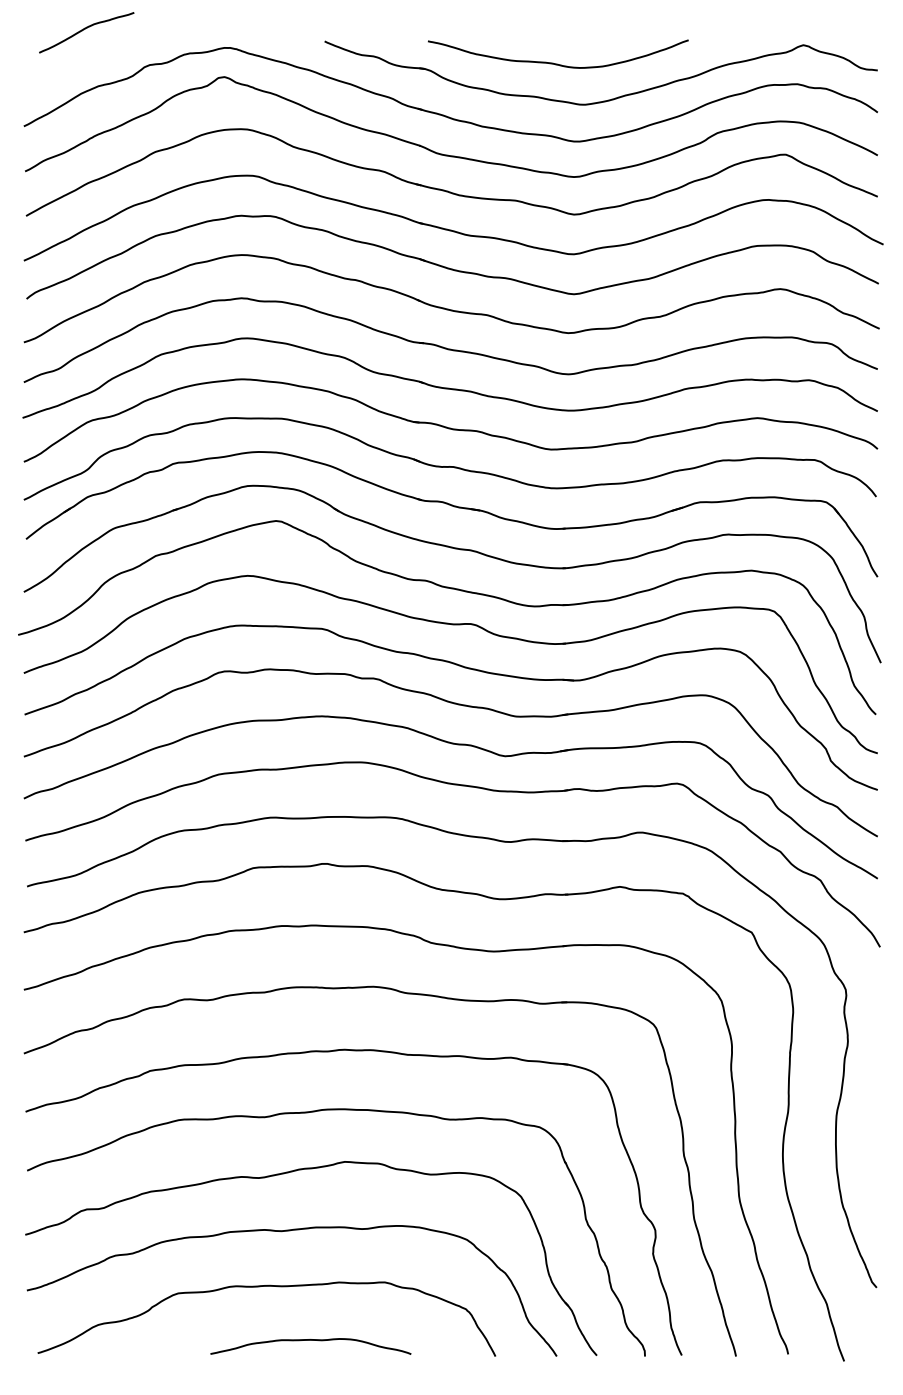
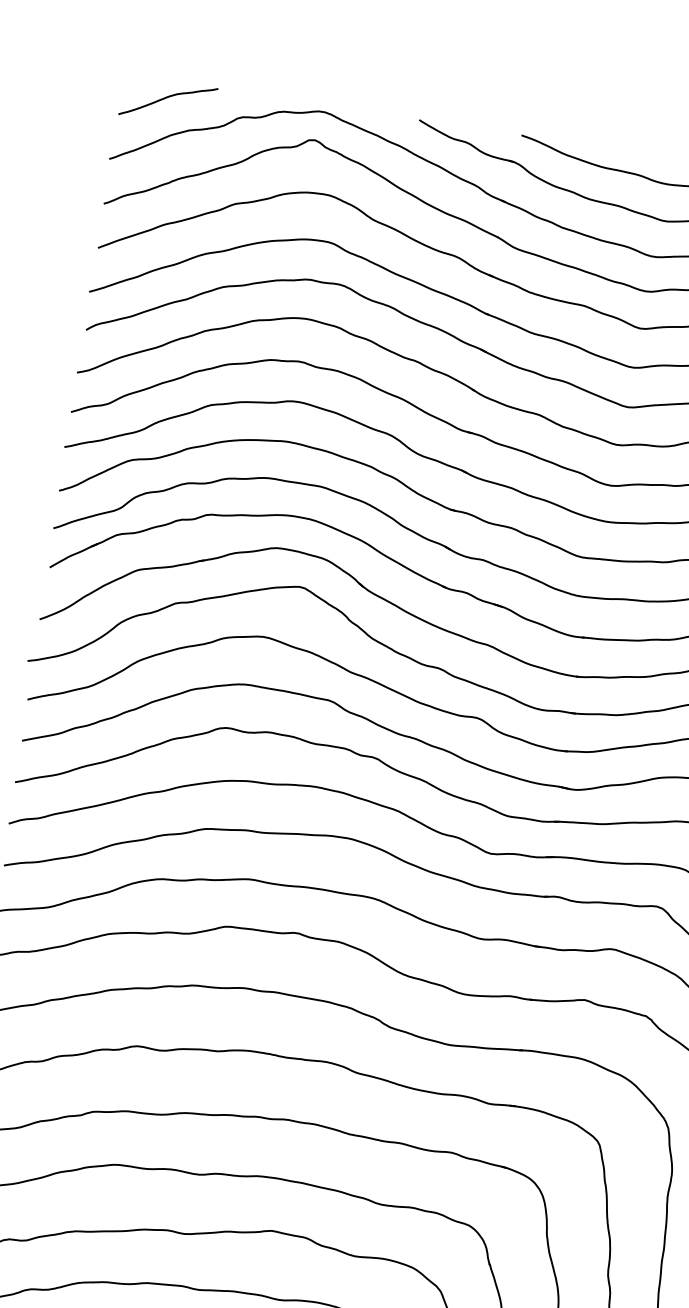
curve: (85, 29) -> (167, 98), moved

